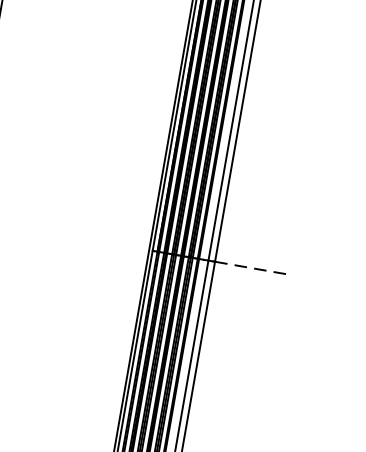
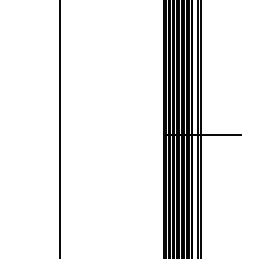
line: (248, 268) -> (220, 135), dashed -> solid

